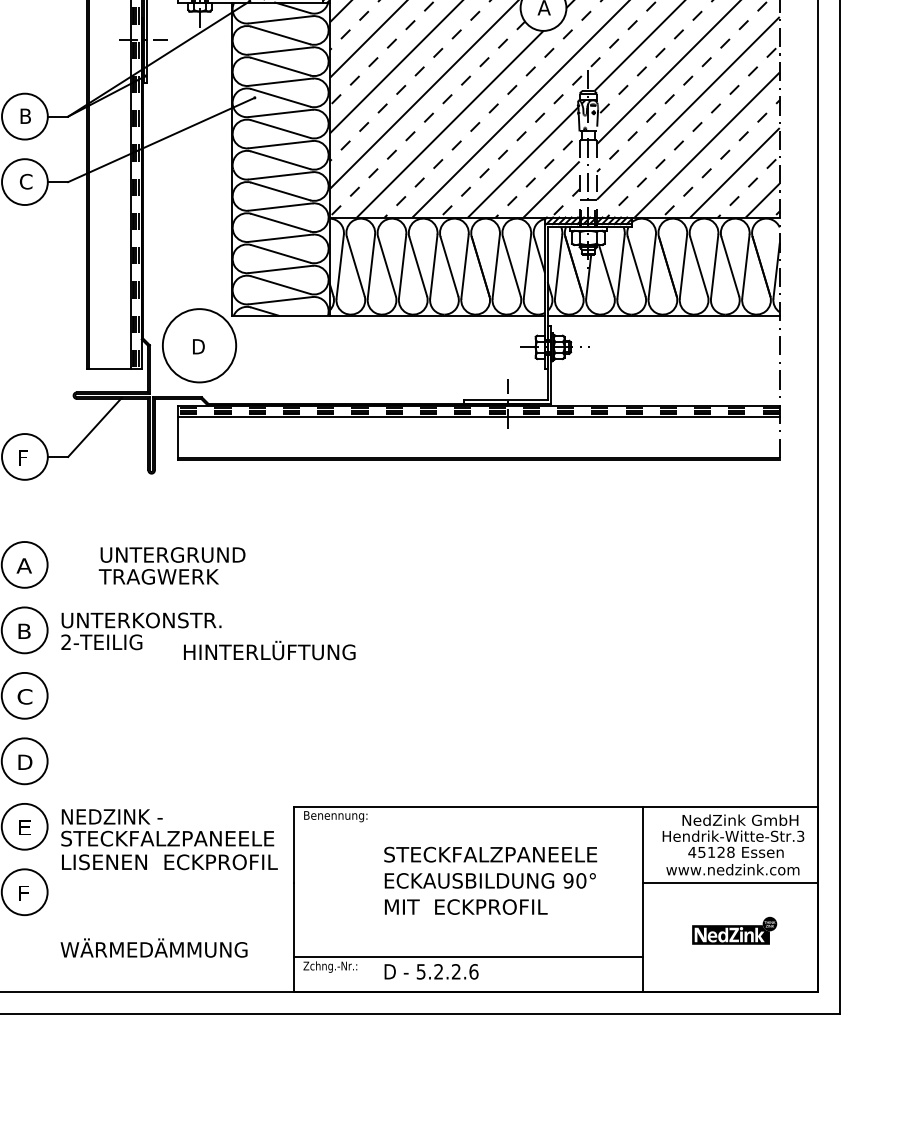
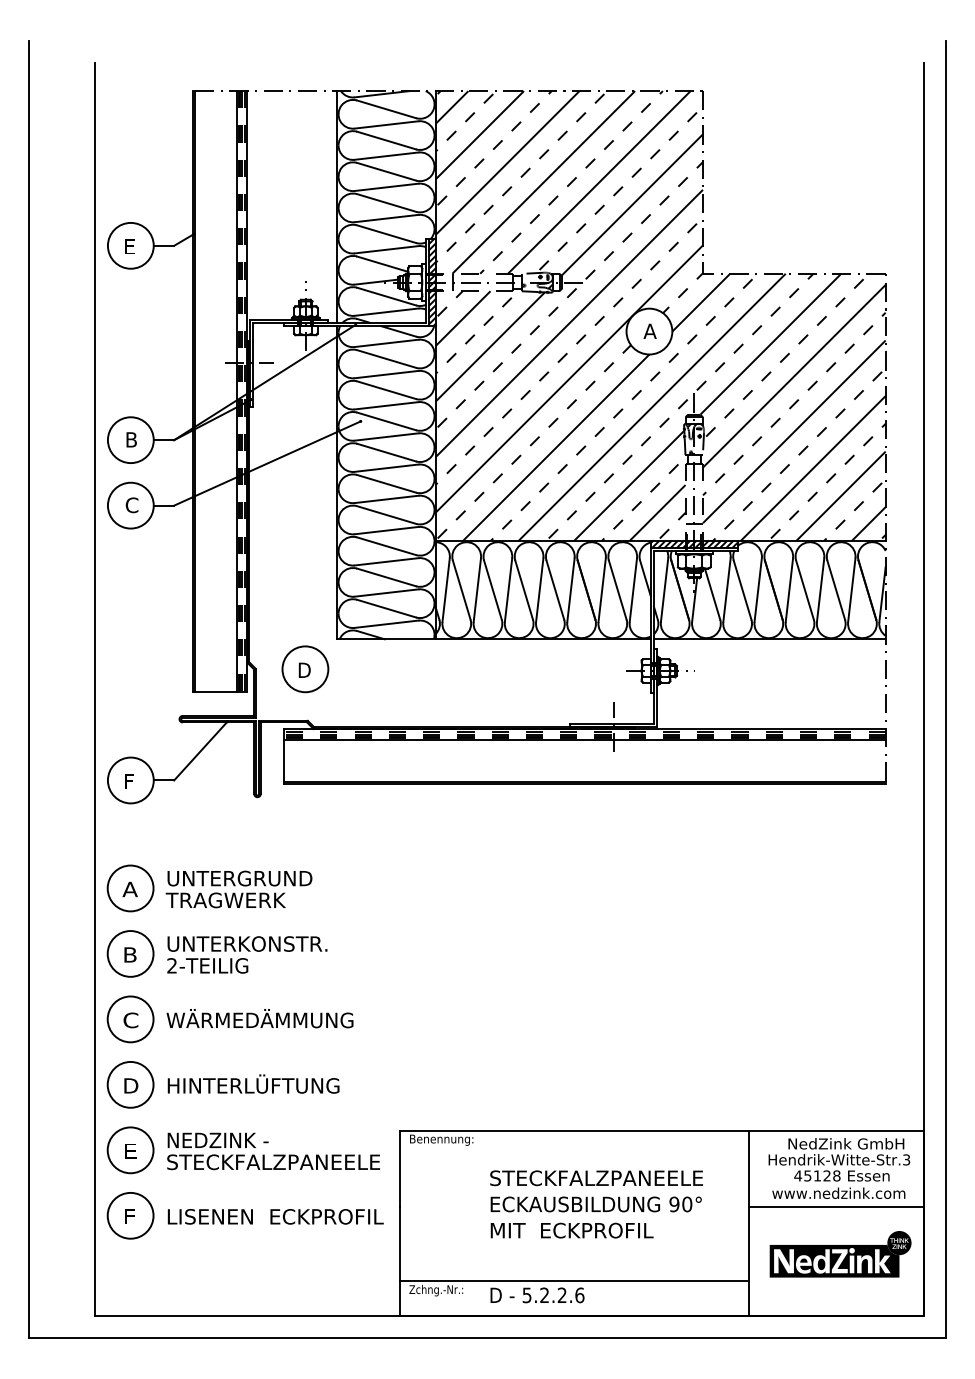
circle: (199, 345) -> (305, 669), size x0.62
text: (171, 565) -> (238, 889), moved
text: (269, 649) -> (253, 1083), moved
text: (169, 861) -> (275, 1216), moved
part: (734, 930) -> (840, 1254), size x1.67
text: (153, 947) -> (259, 1018), moved

